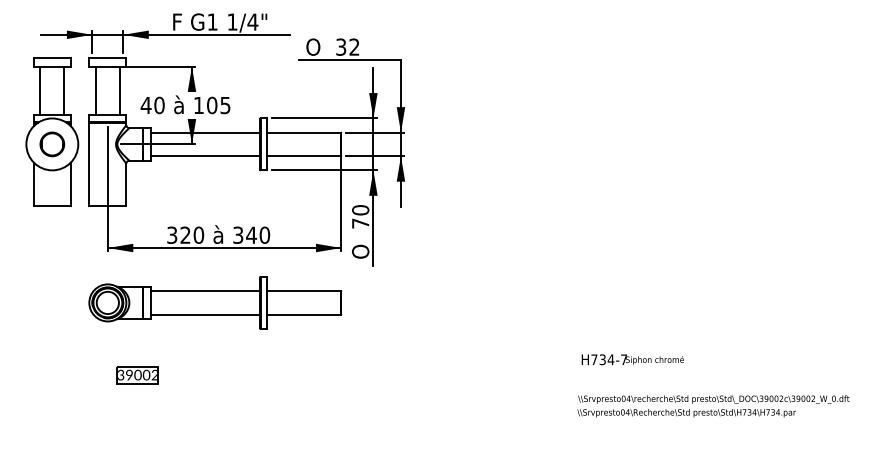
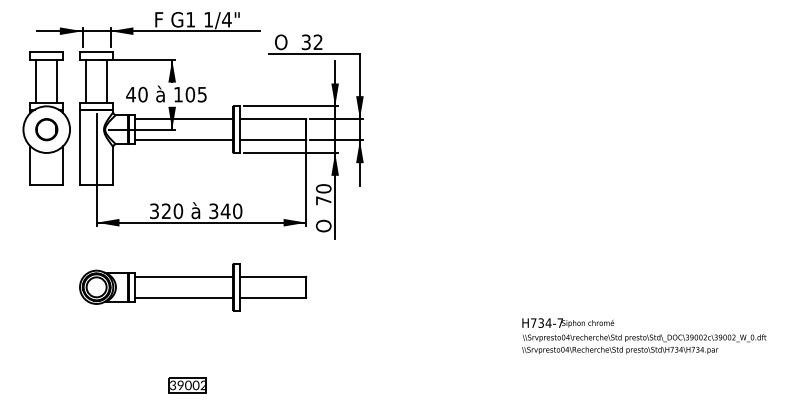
part: (215, 302) -> (193, 286), moved
part: (137, 375) -> (187, 385), moved
text: (713, 406) -> (644, 344), moved

